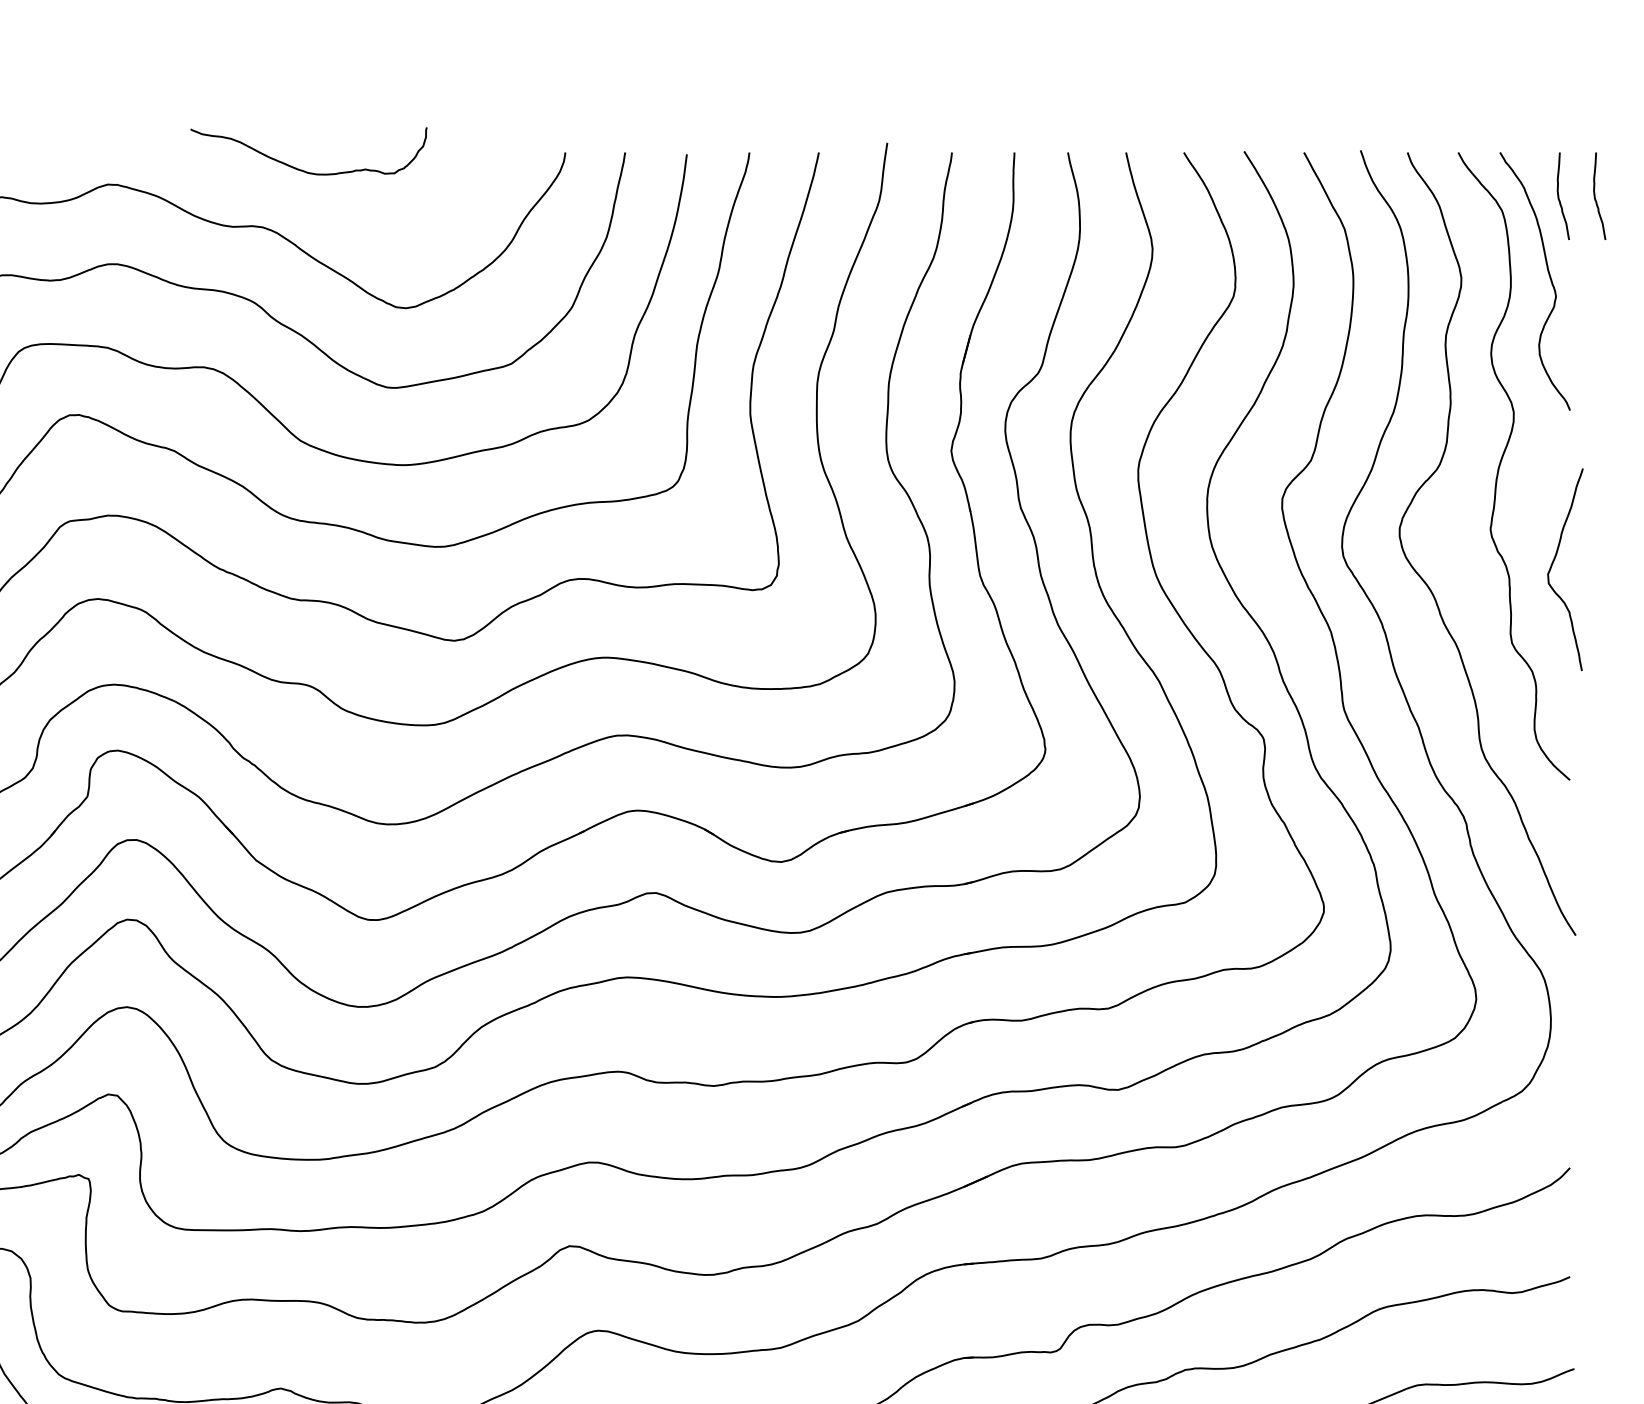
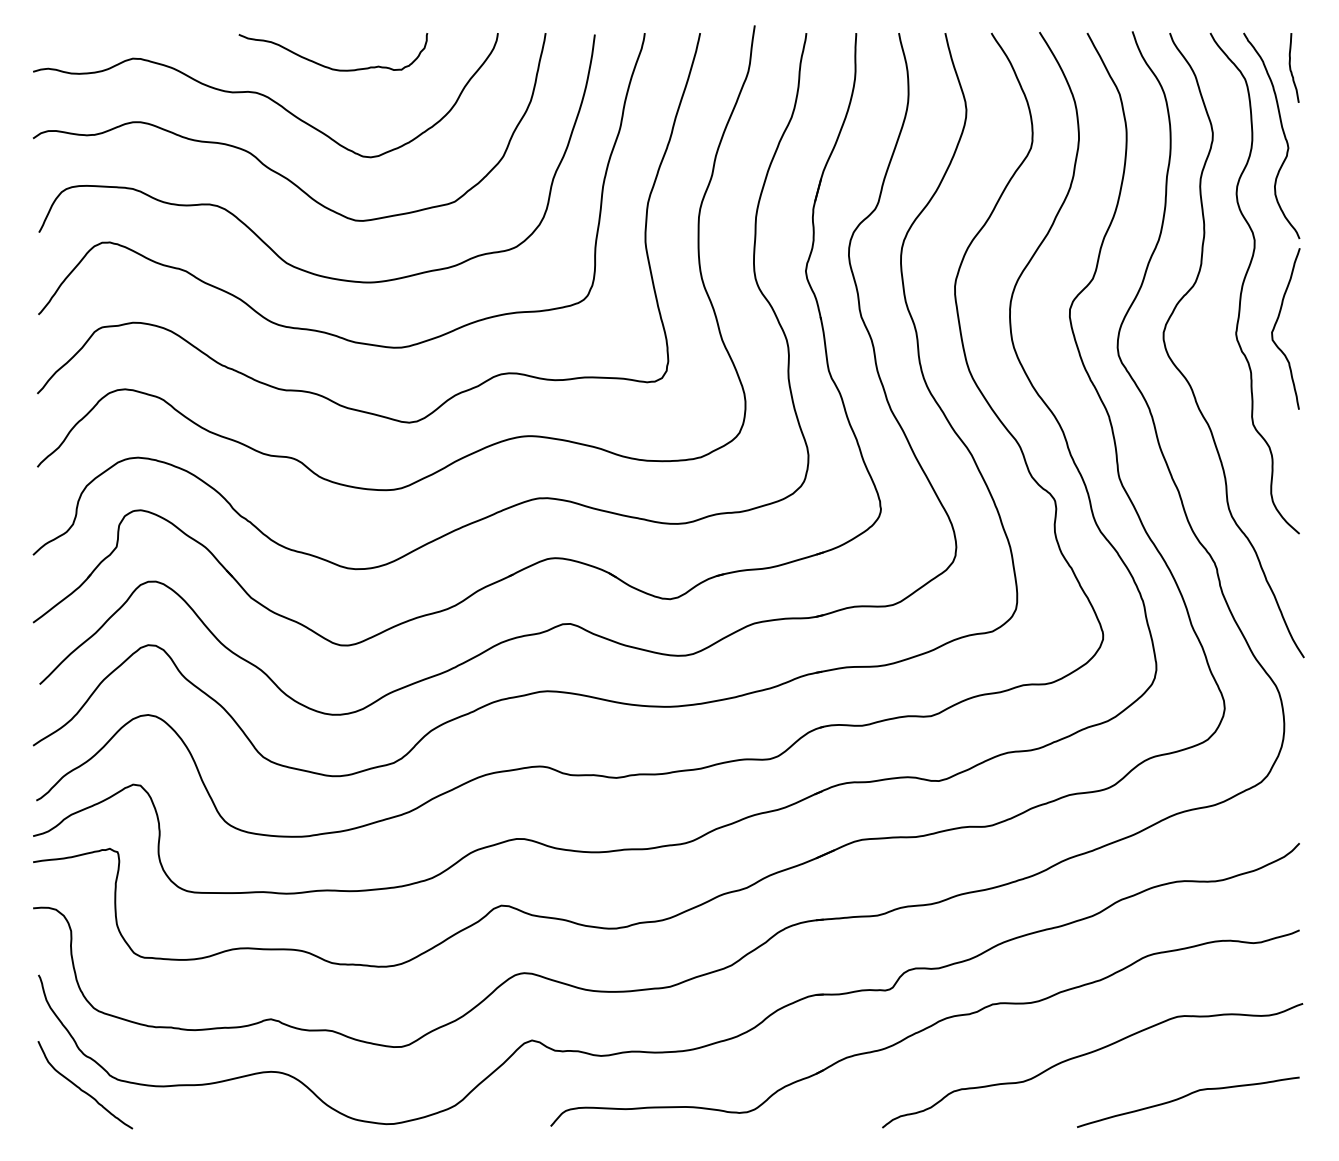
curve: (302, 169) -> (328, 66), moved
curve: (1596, 196) -> (1320, 68), removed
curve: (1553, 564) -> (1276, 324), moved

